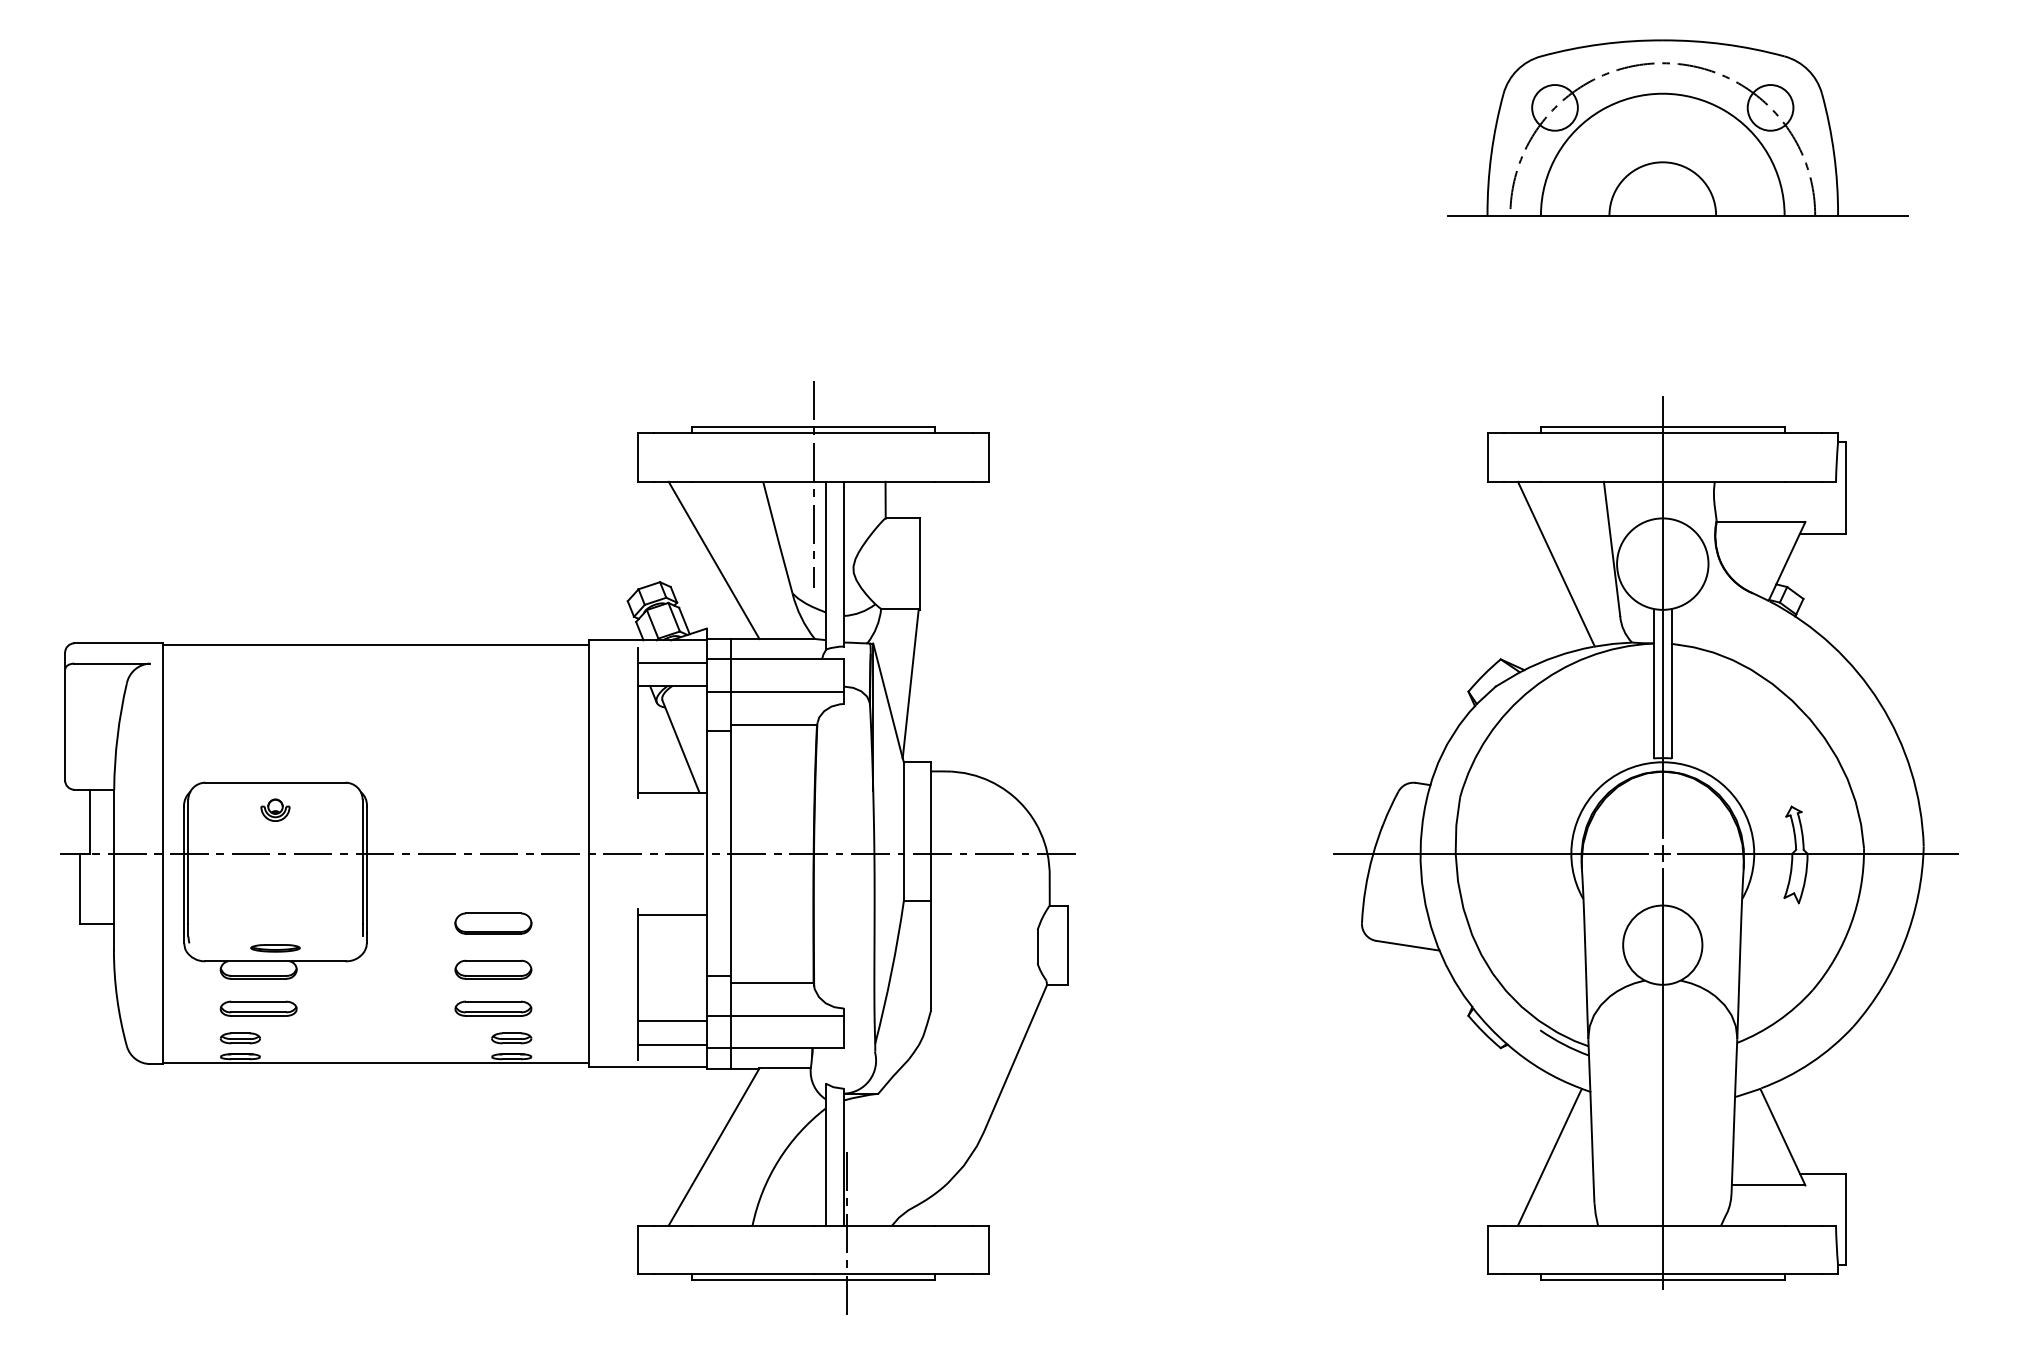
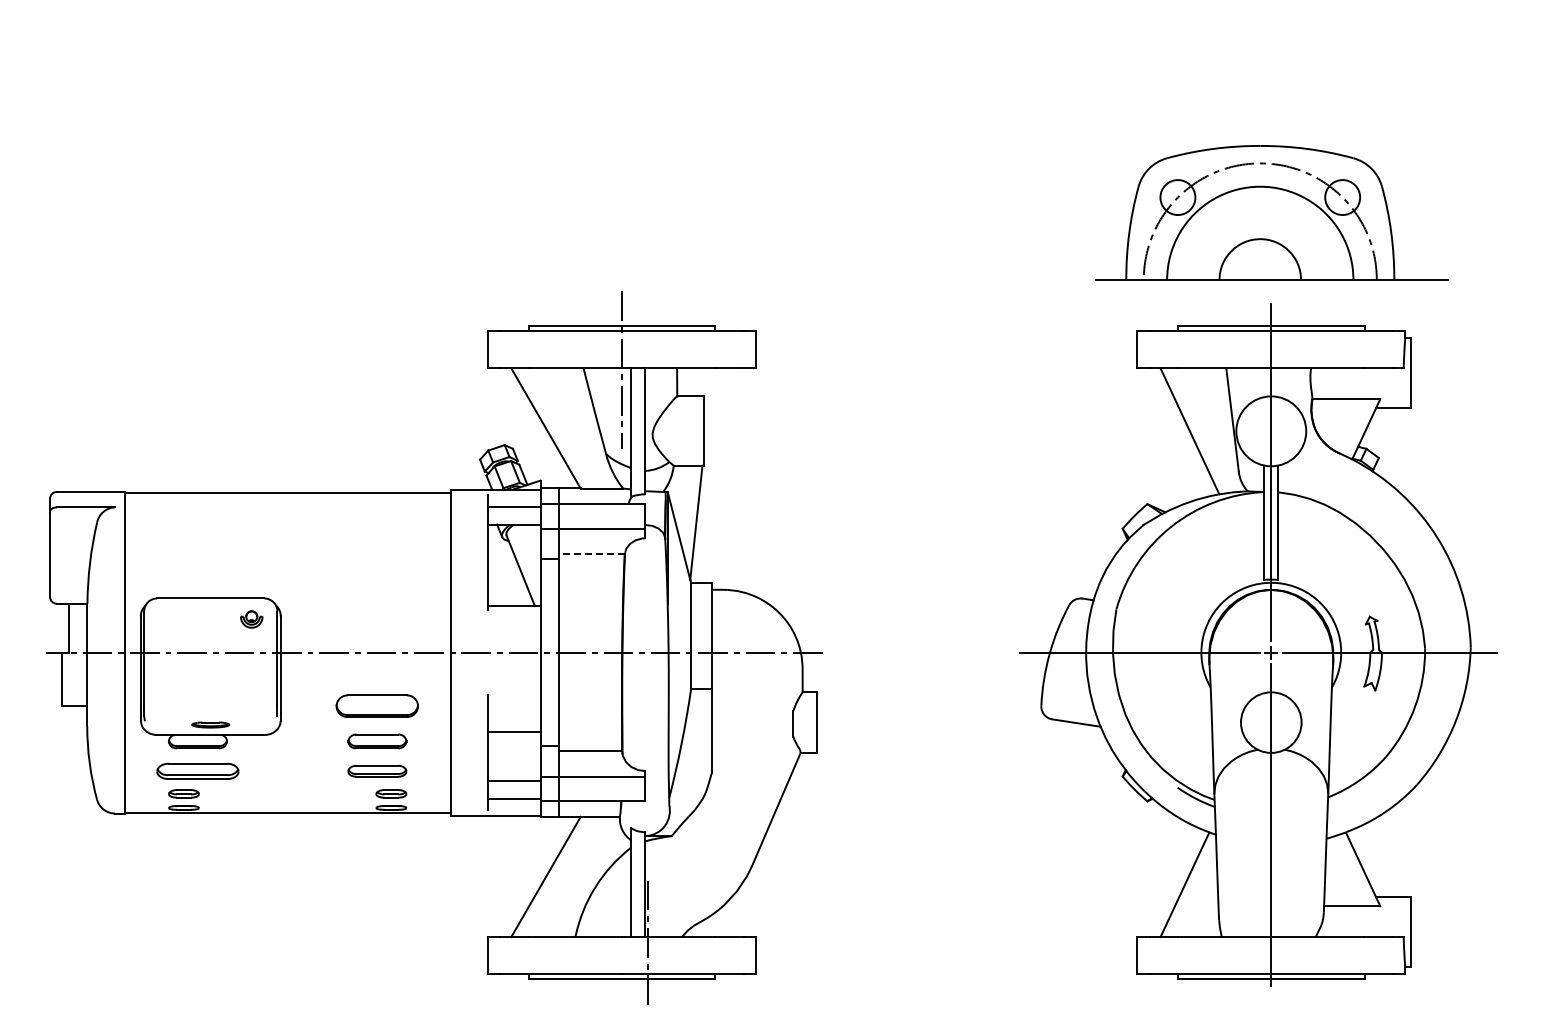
part: (1677, 127) -> (1271, 212), moved
line: (773, 725) -> (591, 554), solid -> dashed
part: (275, 810) -> (251, 619), moved
line: (672, 914) -> (514, 732), moved
part: (493, 922) -> (377, 705), size x1.4
part: (258, 1007) -> (197, 770), size x1.4

